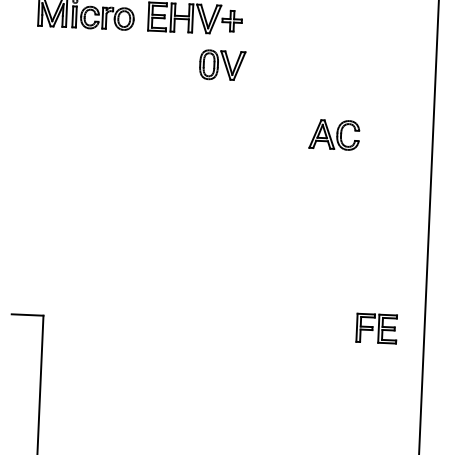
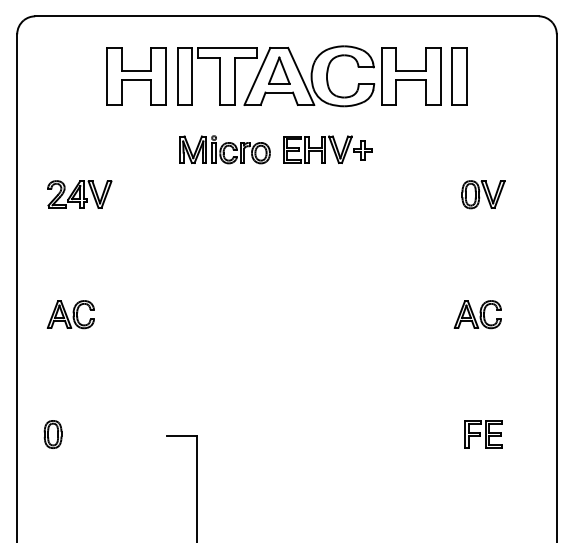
part: (222, 65) -> (483, 194), moved
part: (334, 134) -> (477, 314), moved
part: (376, 328) -> (483, 434), moved

